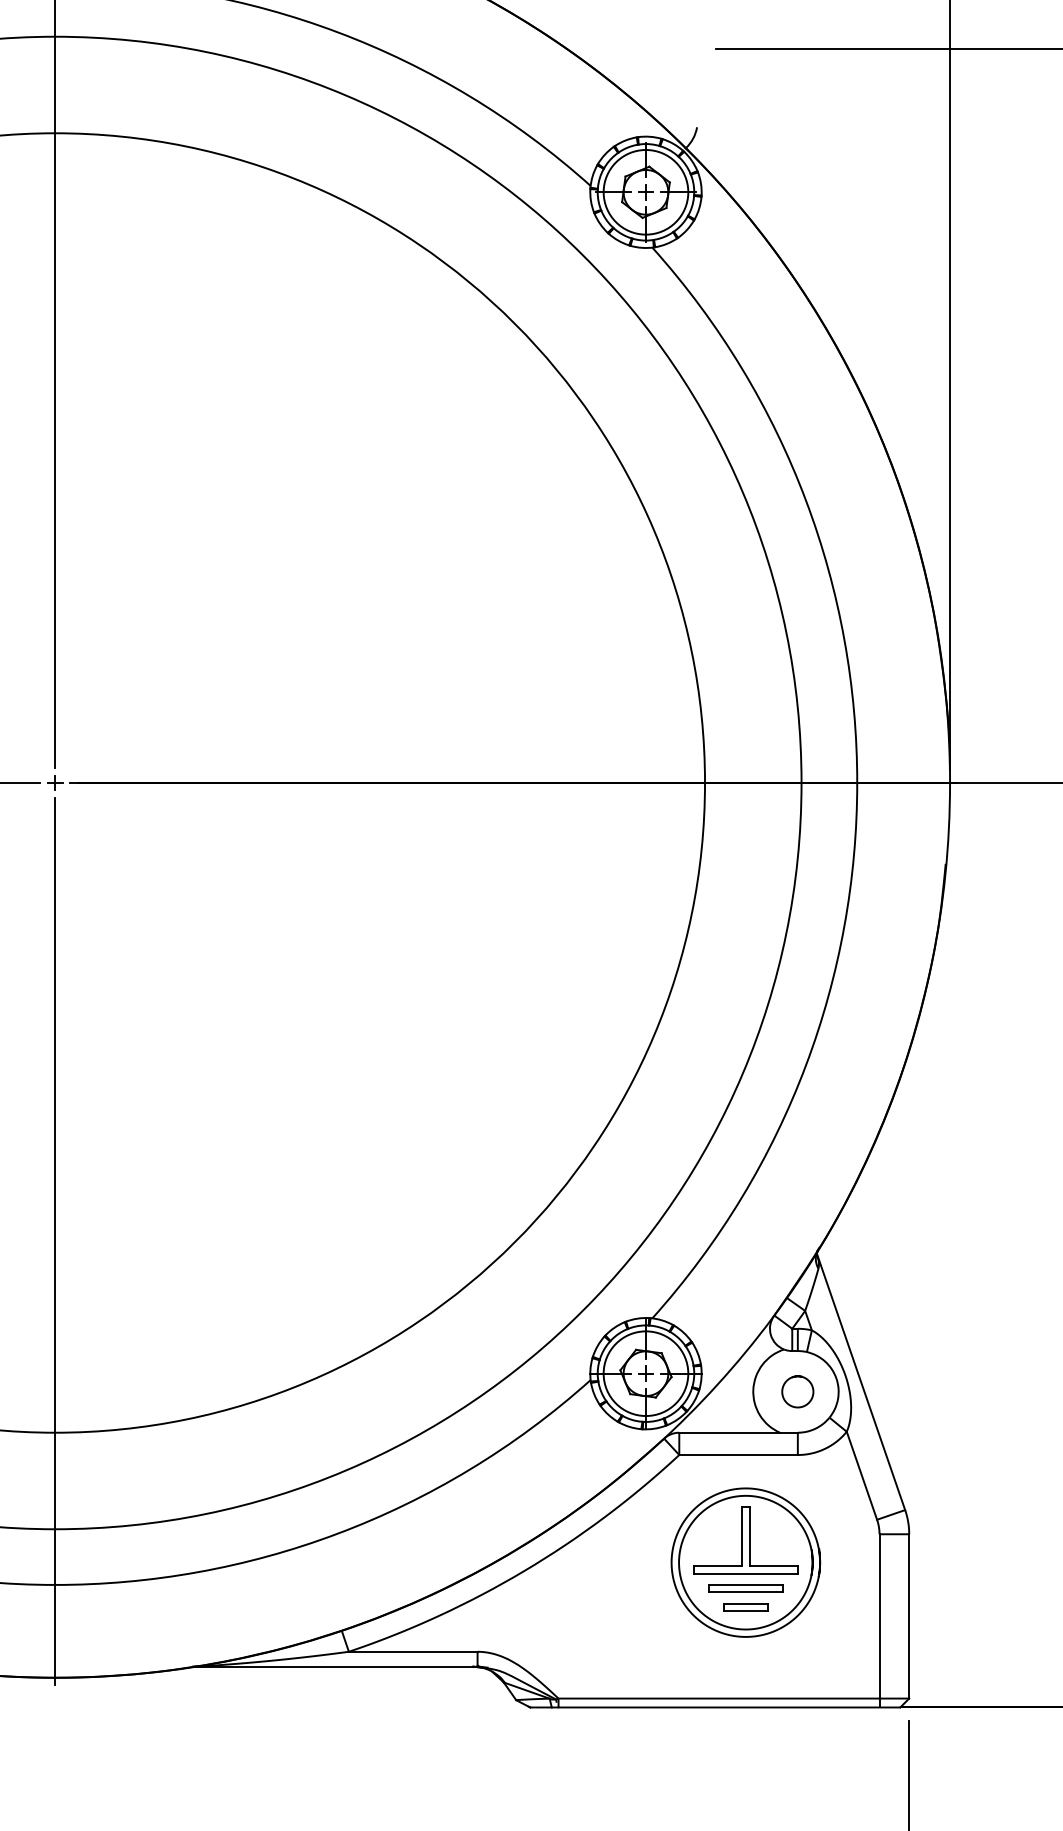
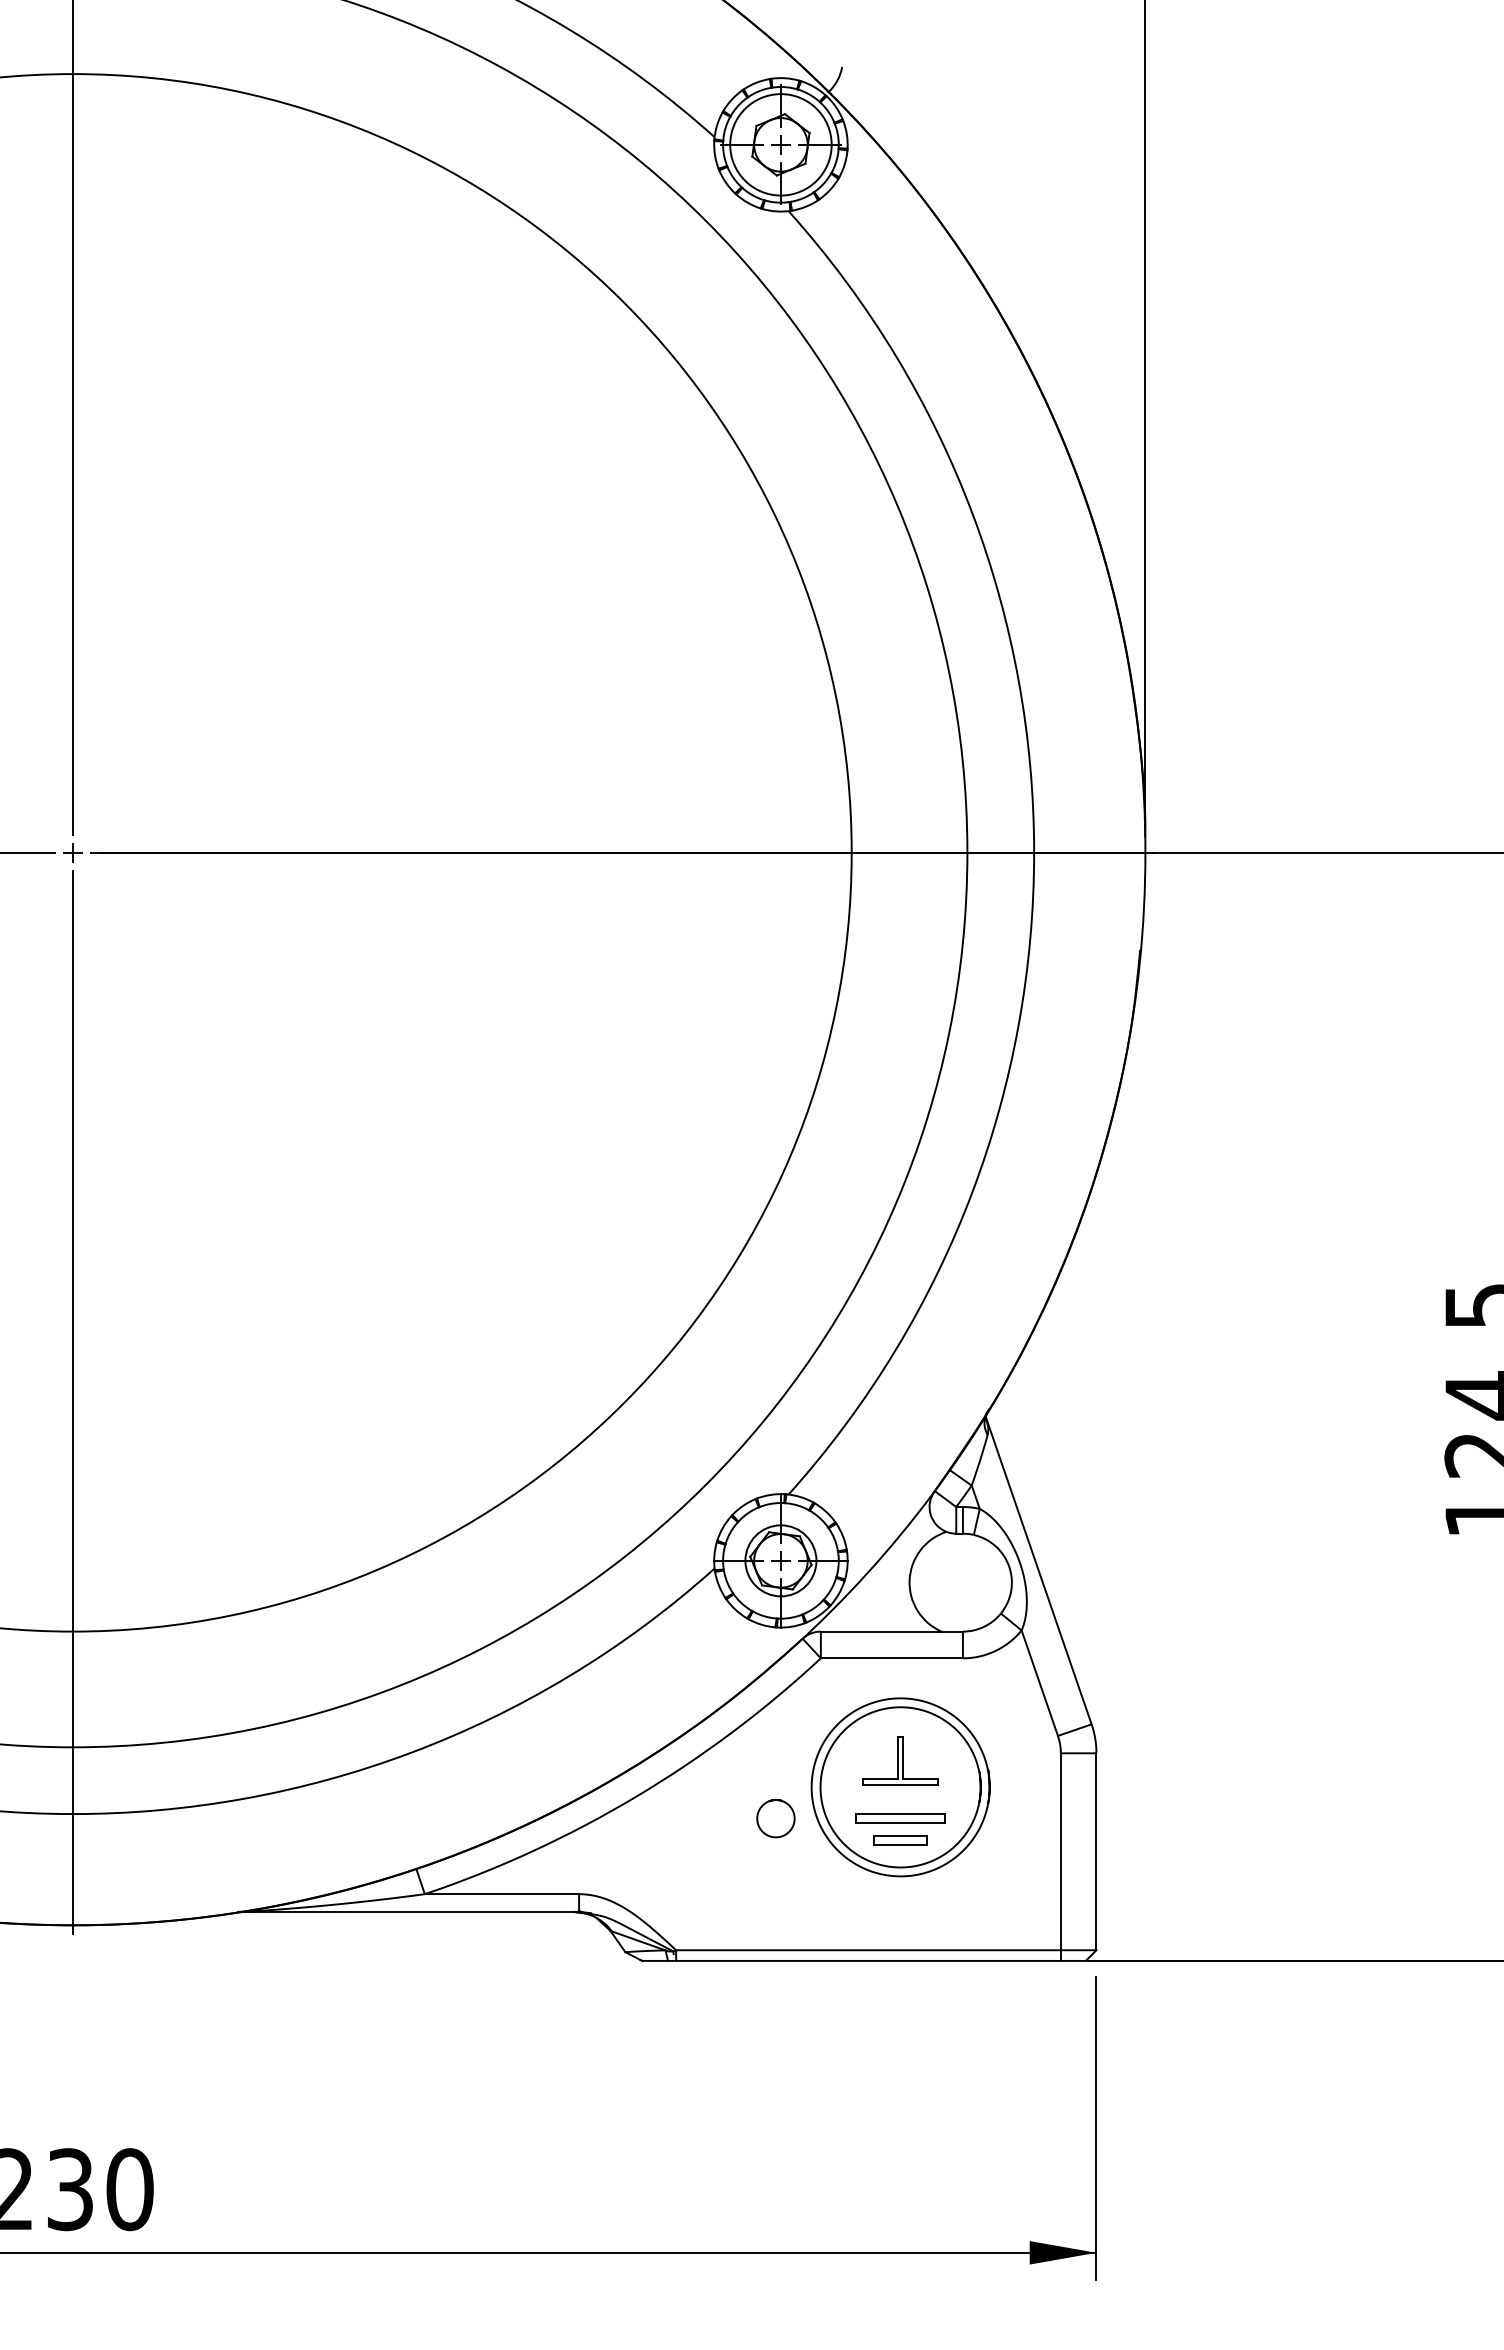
circle: (645, 1373) -> (780, 1560), size x0.7
part: (797, 1391) -> (775, 1818), moved
part: (745, 1540) -> (900, 1760), size x0.6

